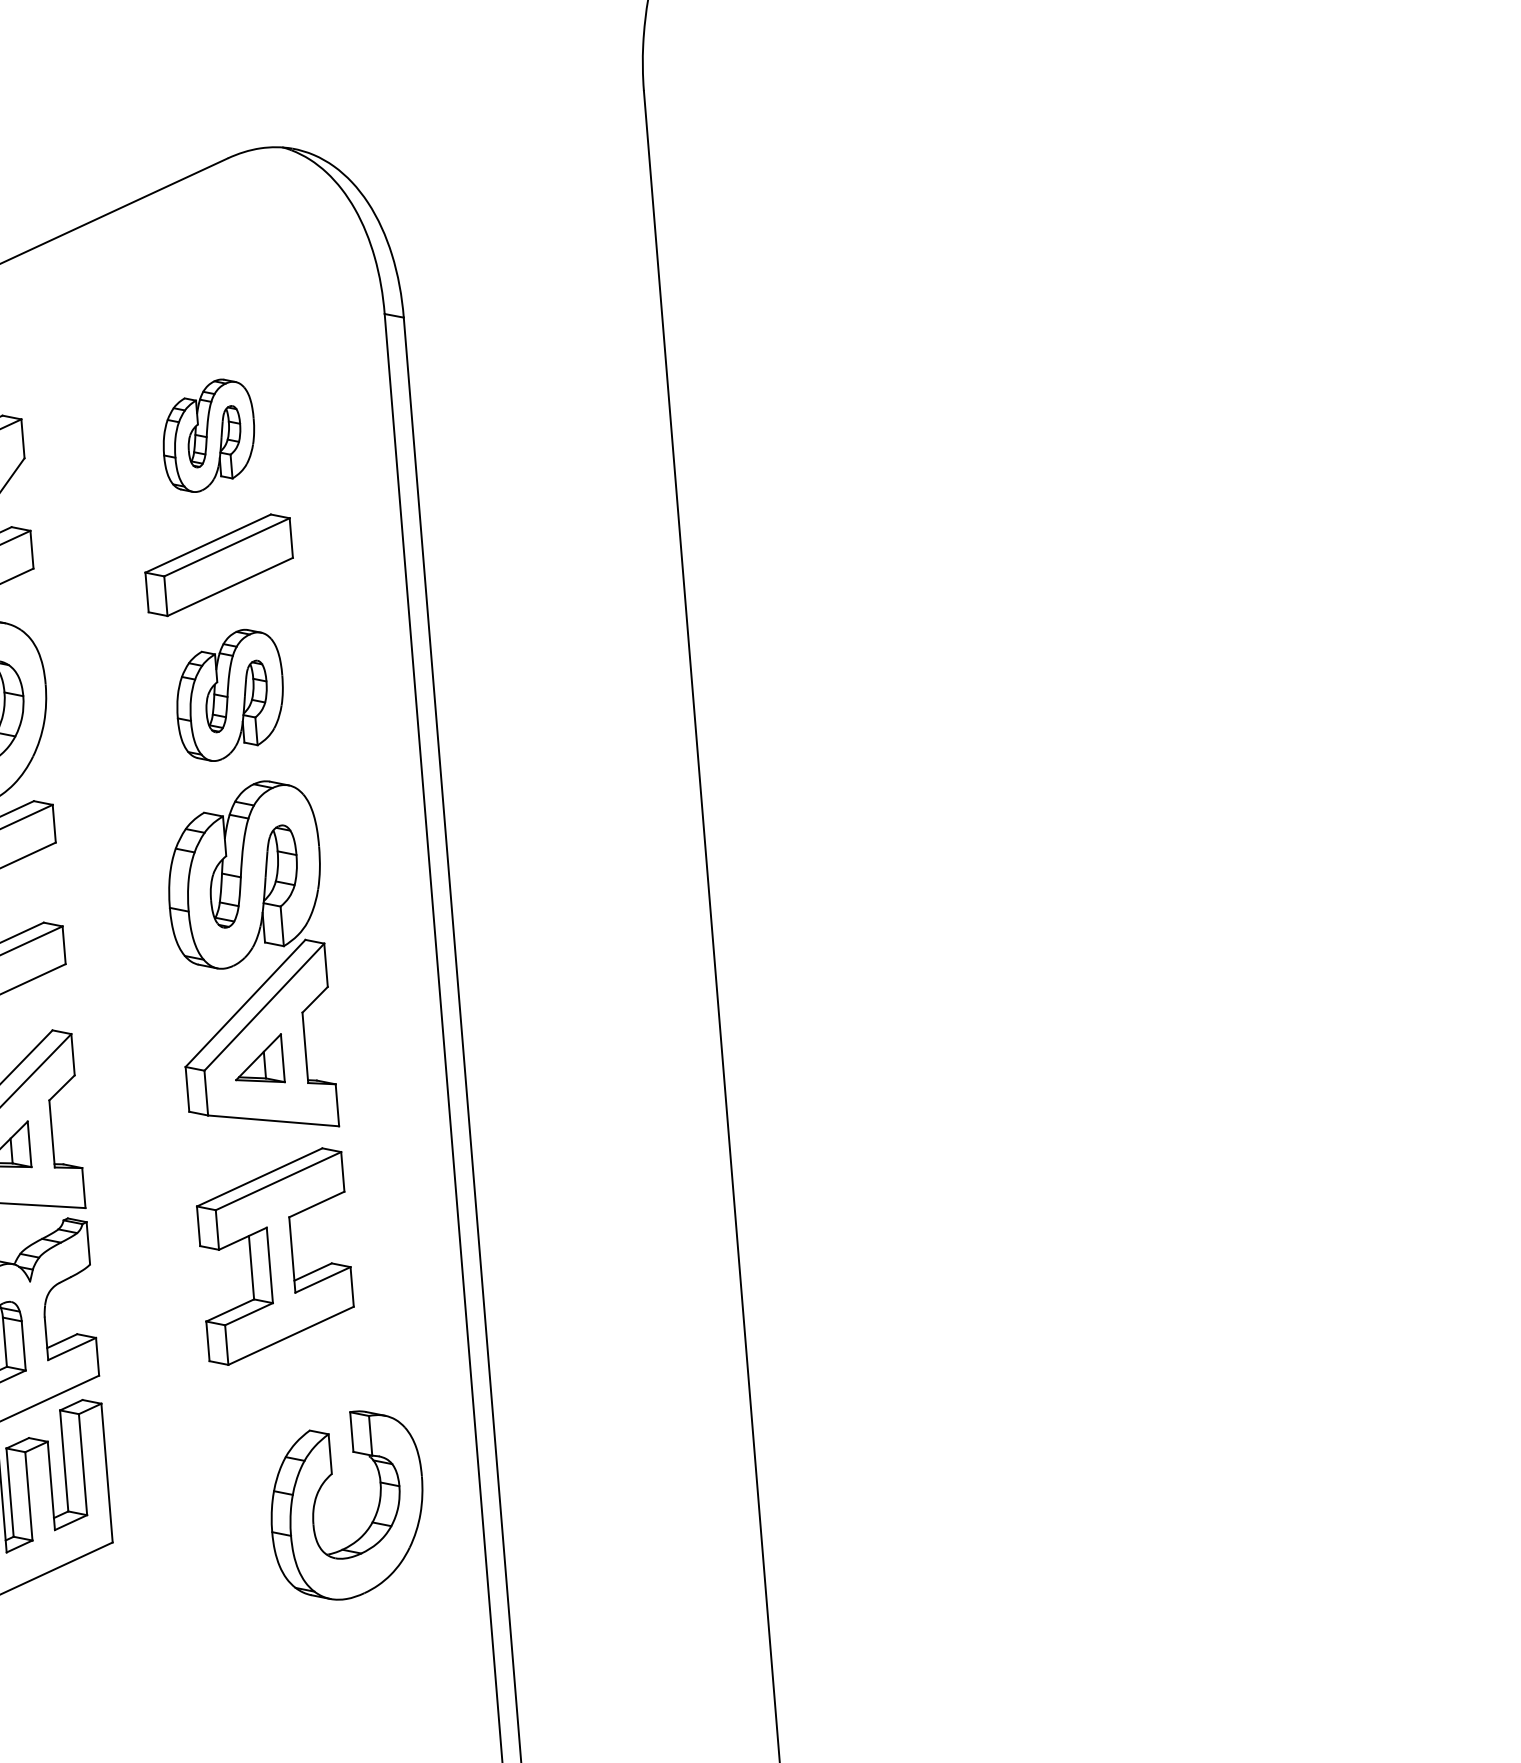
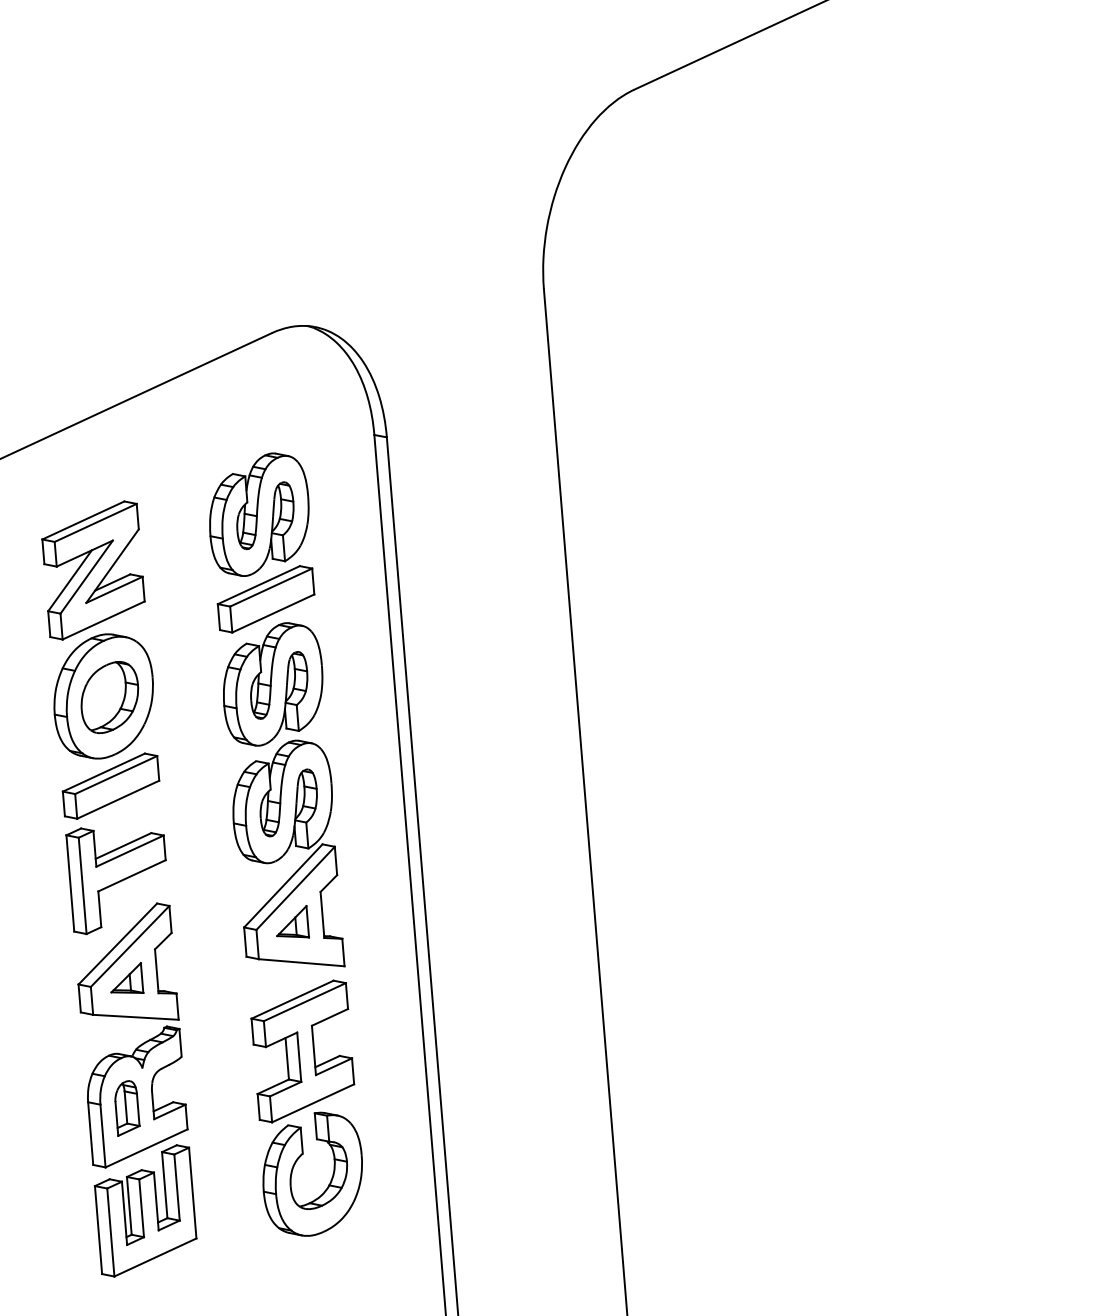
part: (209, 435) -> (259, 514), size x1.67
part: (230, 695) -> (273, 684), size x1.43
part: (323, 1485) -> (297, 1161), moved

